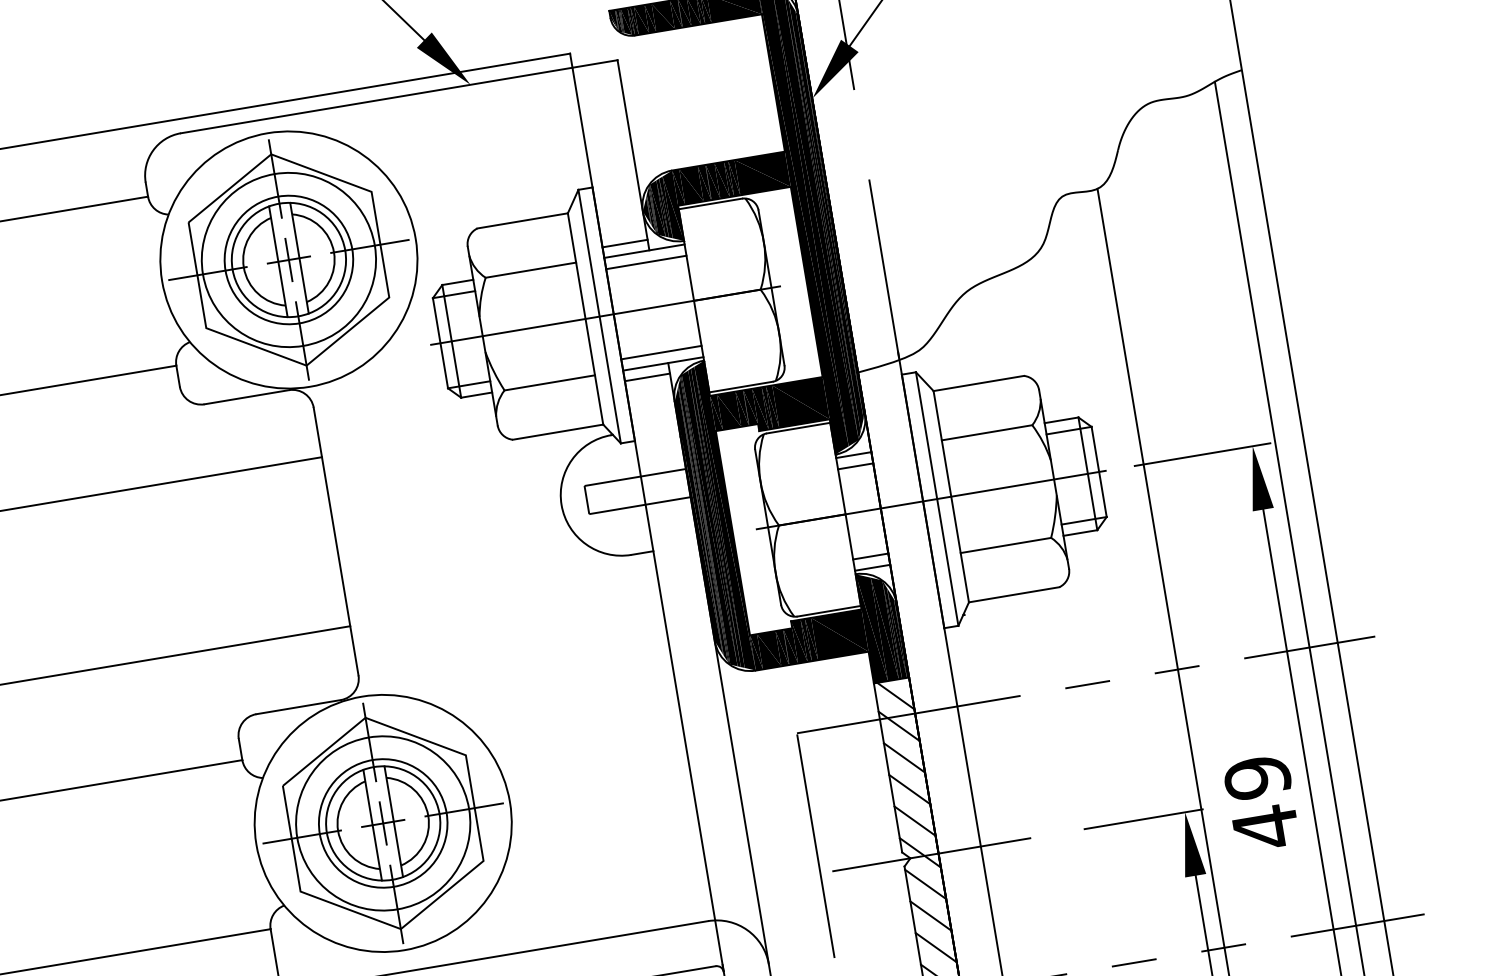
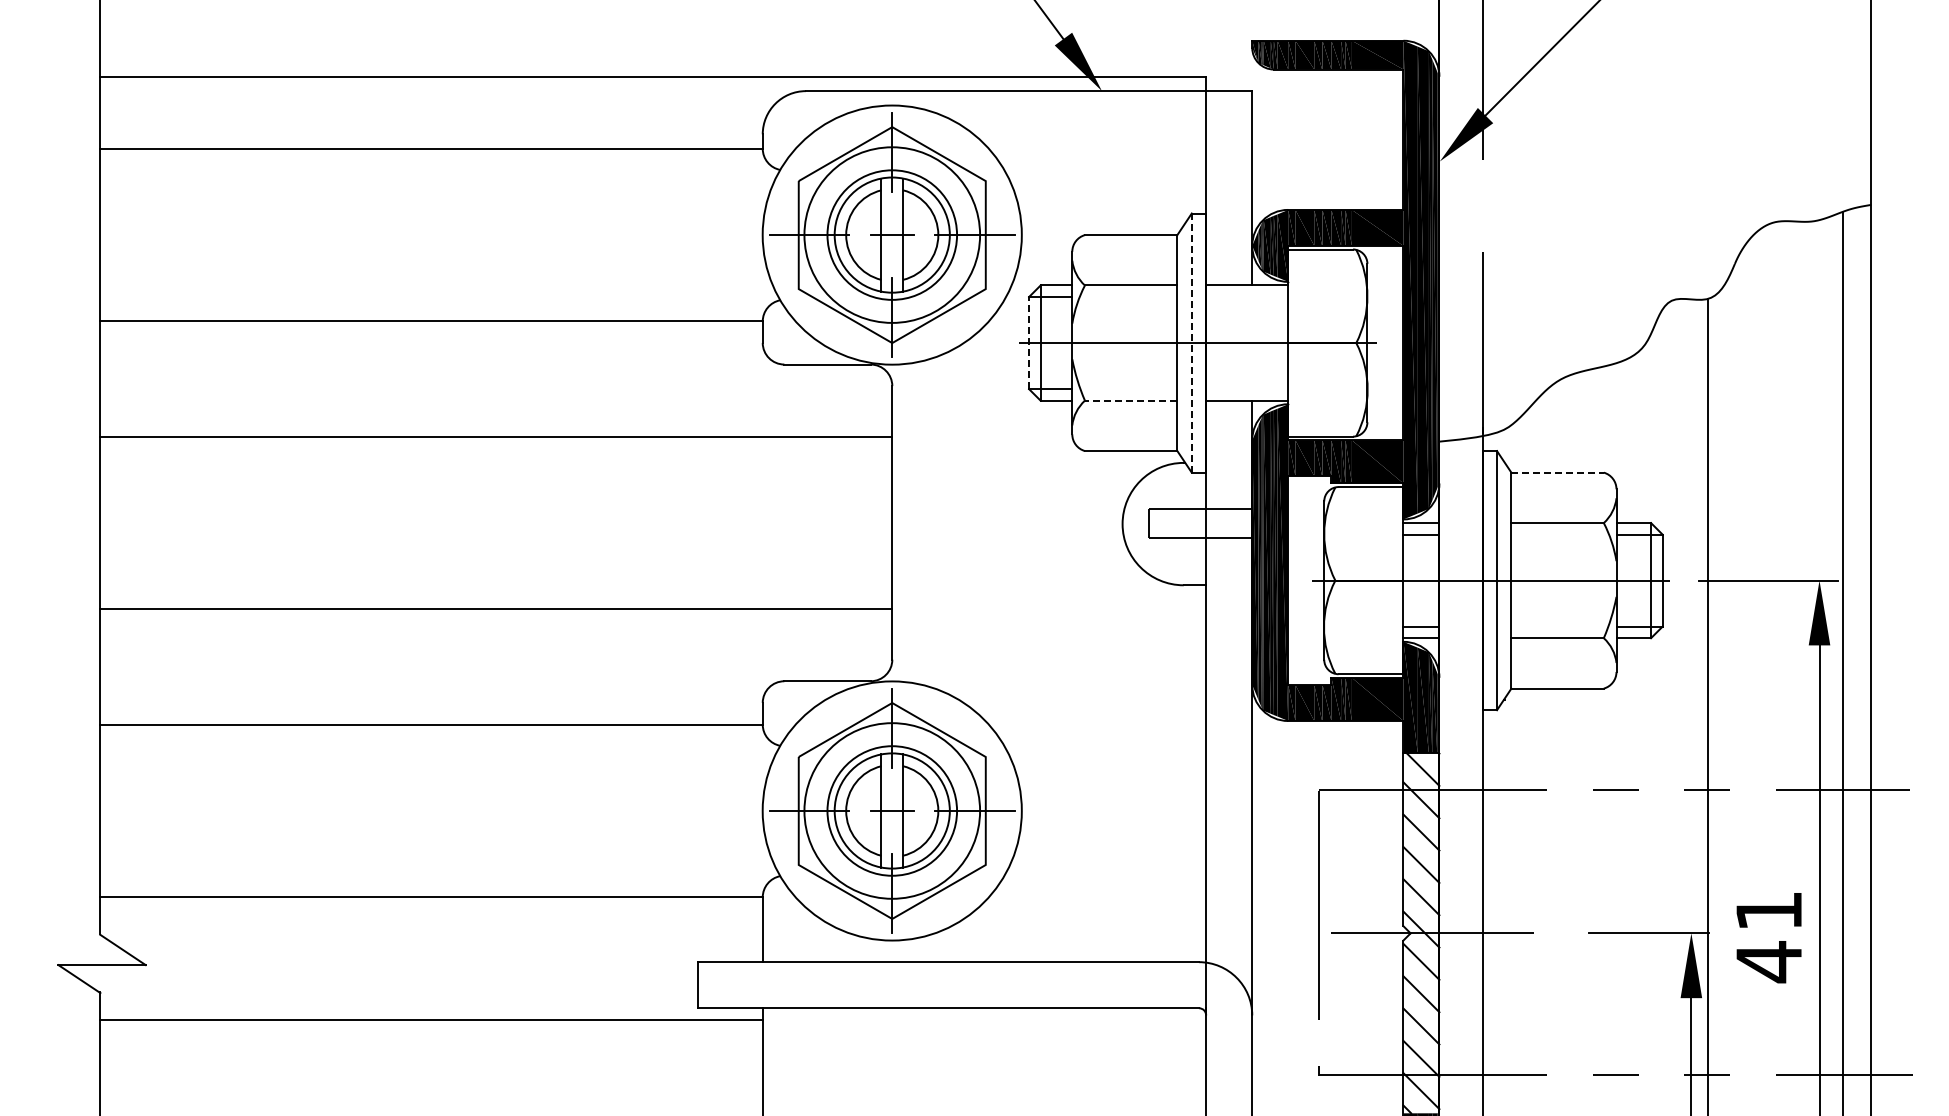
line: (625, 243) -> (1229, 274), removed
line: (289, 259) -> (892, 234), removed
line: (646, 262) -> (1247, 297), removed
line: (599, 317) -> (1191, 343), solid -> dashed
line: (440, 342) -> (1029, 342), solid -> dashed
line: (661, 352) -> (1247, 389), removed
line: (647, 377) -> (1229, 411), removed
line: (549, 382) -> (1130, 400), solid -> dashed
line: (979, 383) -> (1558, 472), solid -> dashed
text: (1256, 778) -> (1768, 911), 49 -> 41
line: (383, 822) -> (892, 810), removed

